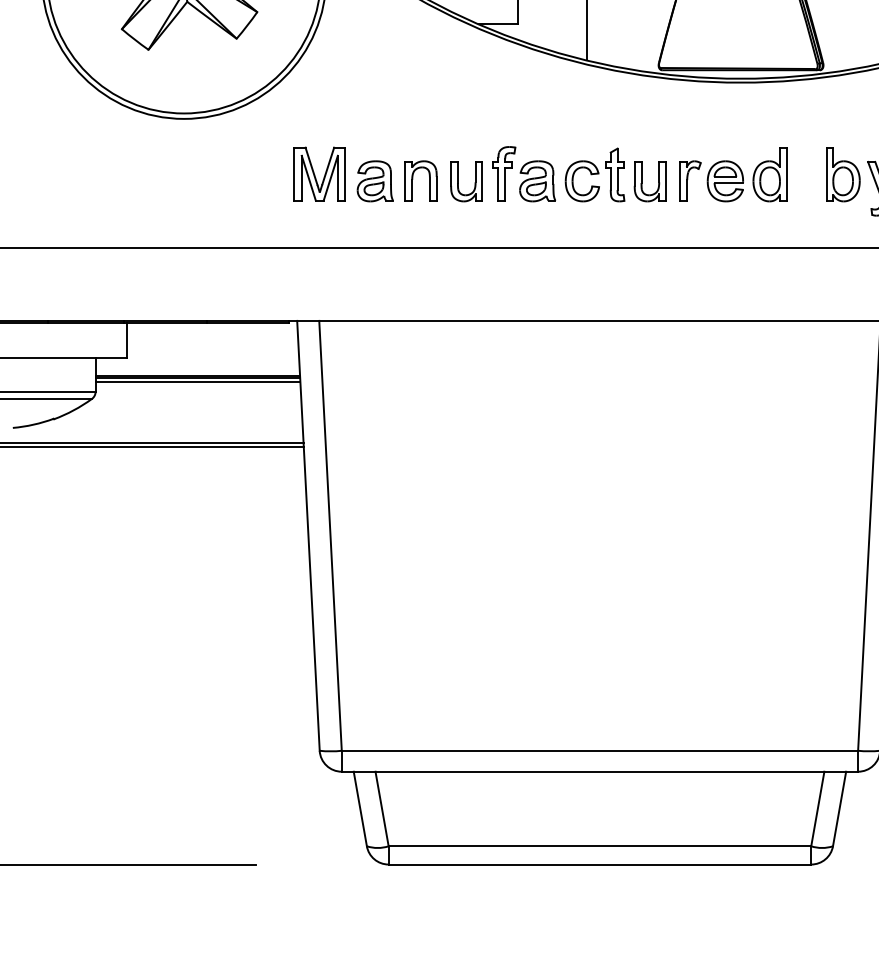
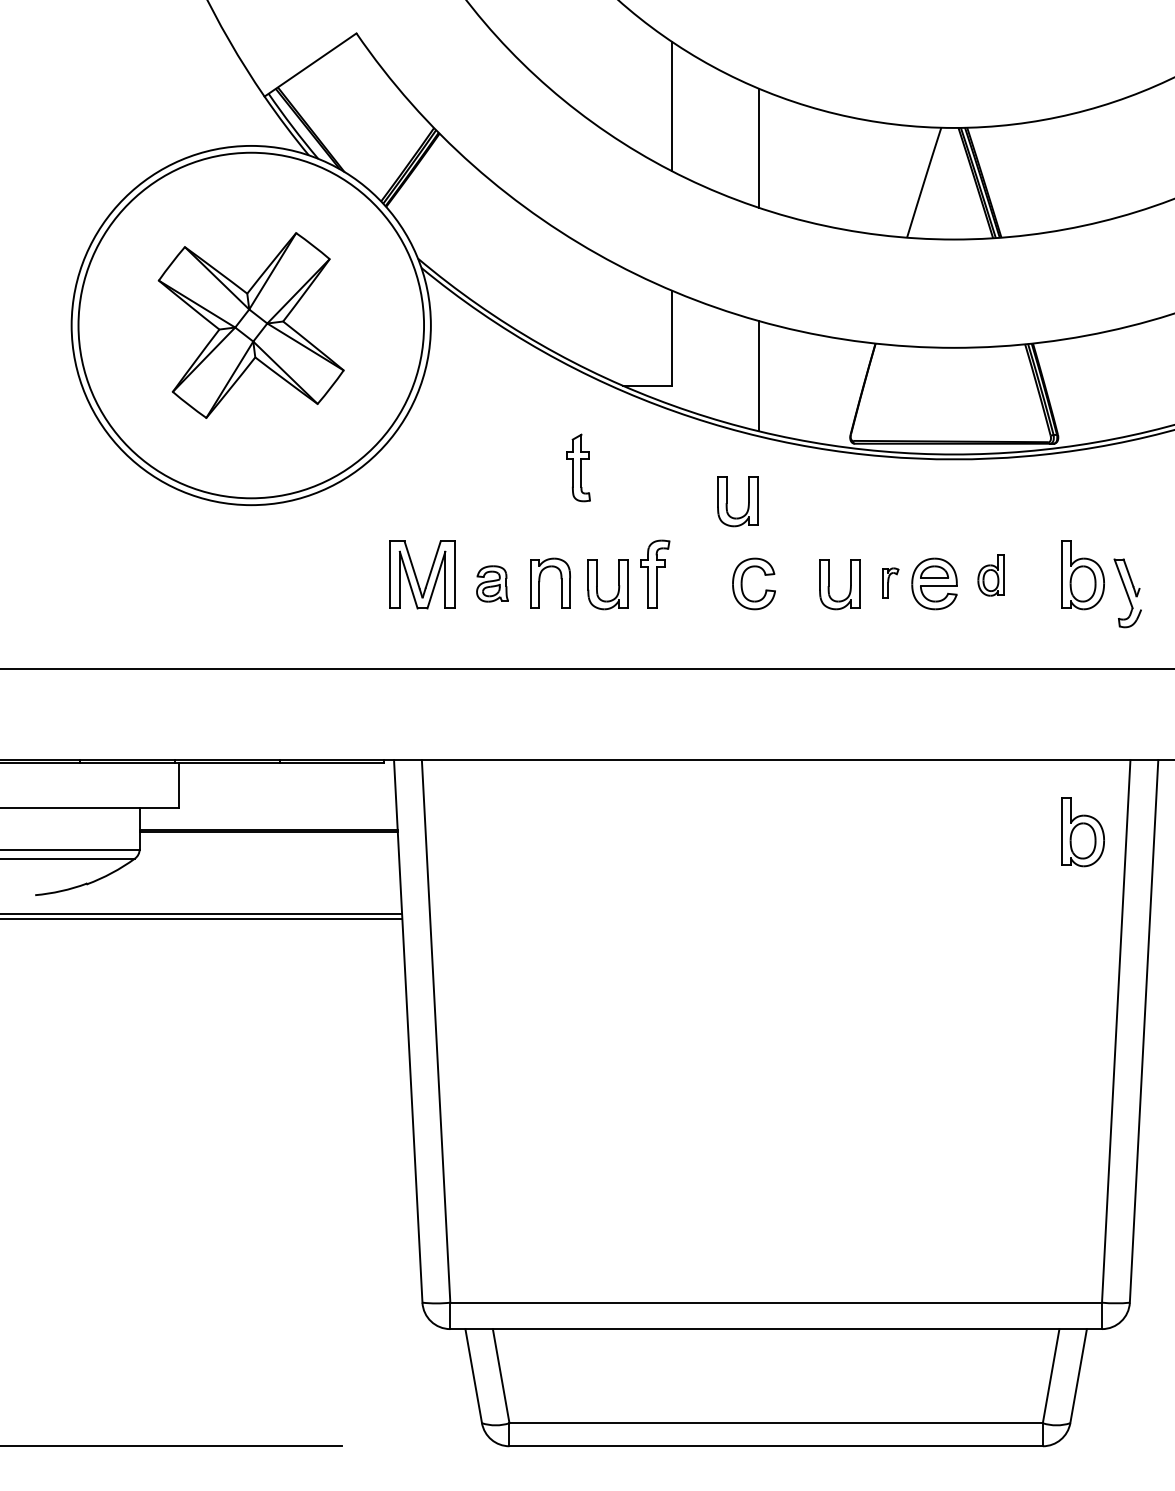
part: (561, 116) -> (727, 501), added
part: (615, 174) -> (578, 467), moved
part: (769, 174) -> (990, 575), size x0.6
part: (375, 180) -> (492, 583), size x0.7
part: (537, 180) -> (697, 583), removed
part: (690, 180) -> (890, 582), size x0.6
part: (842, 378) -> (1082, 832), added
line: (197, 382) -> (268, 837), removed

